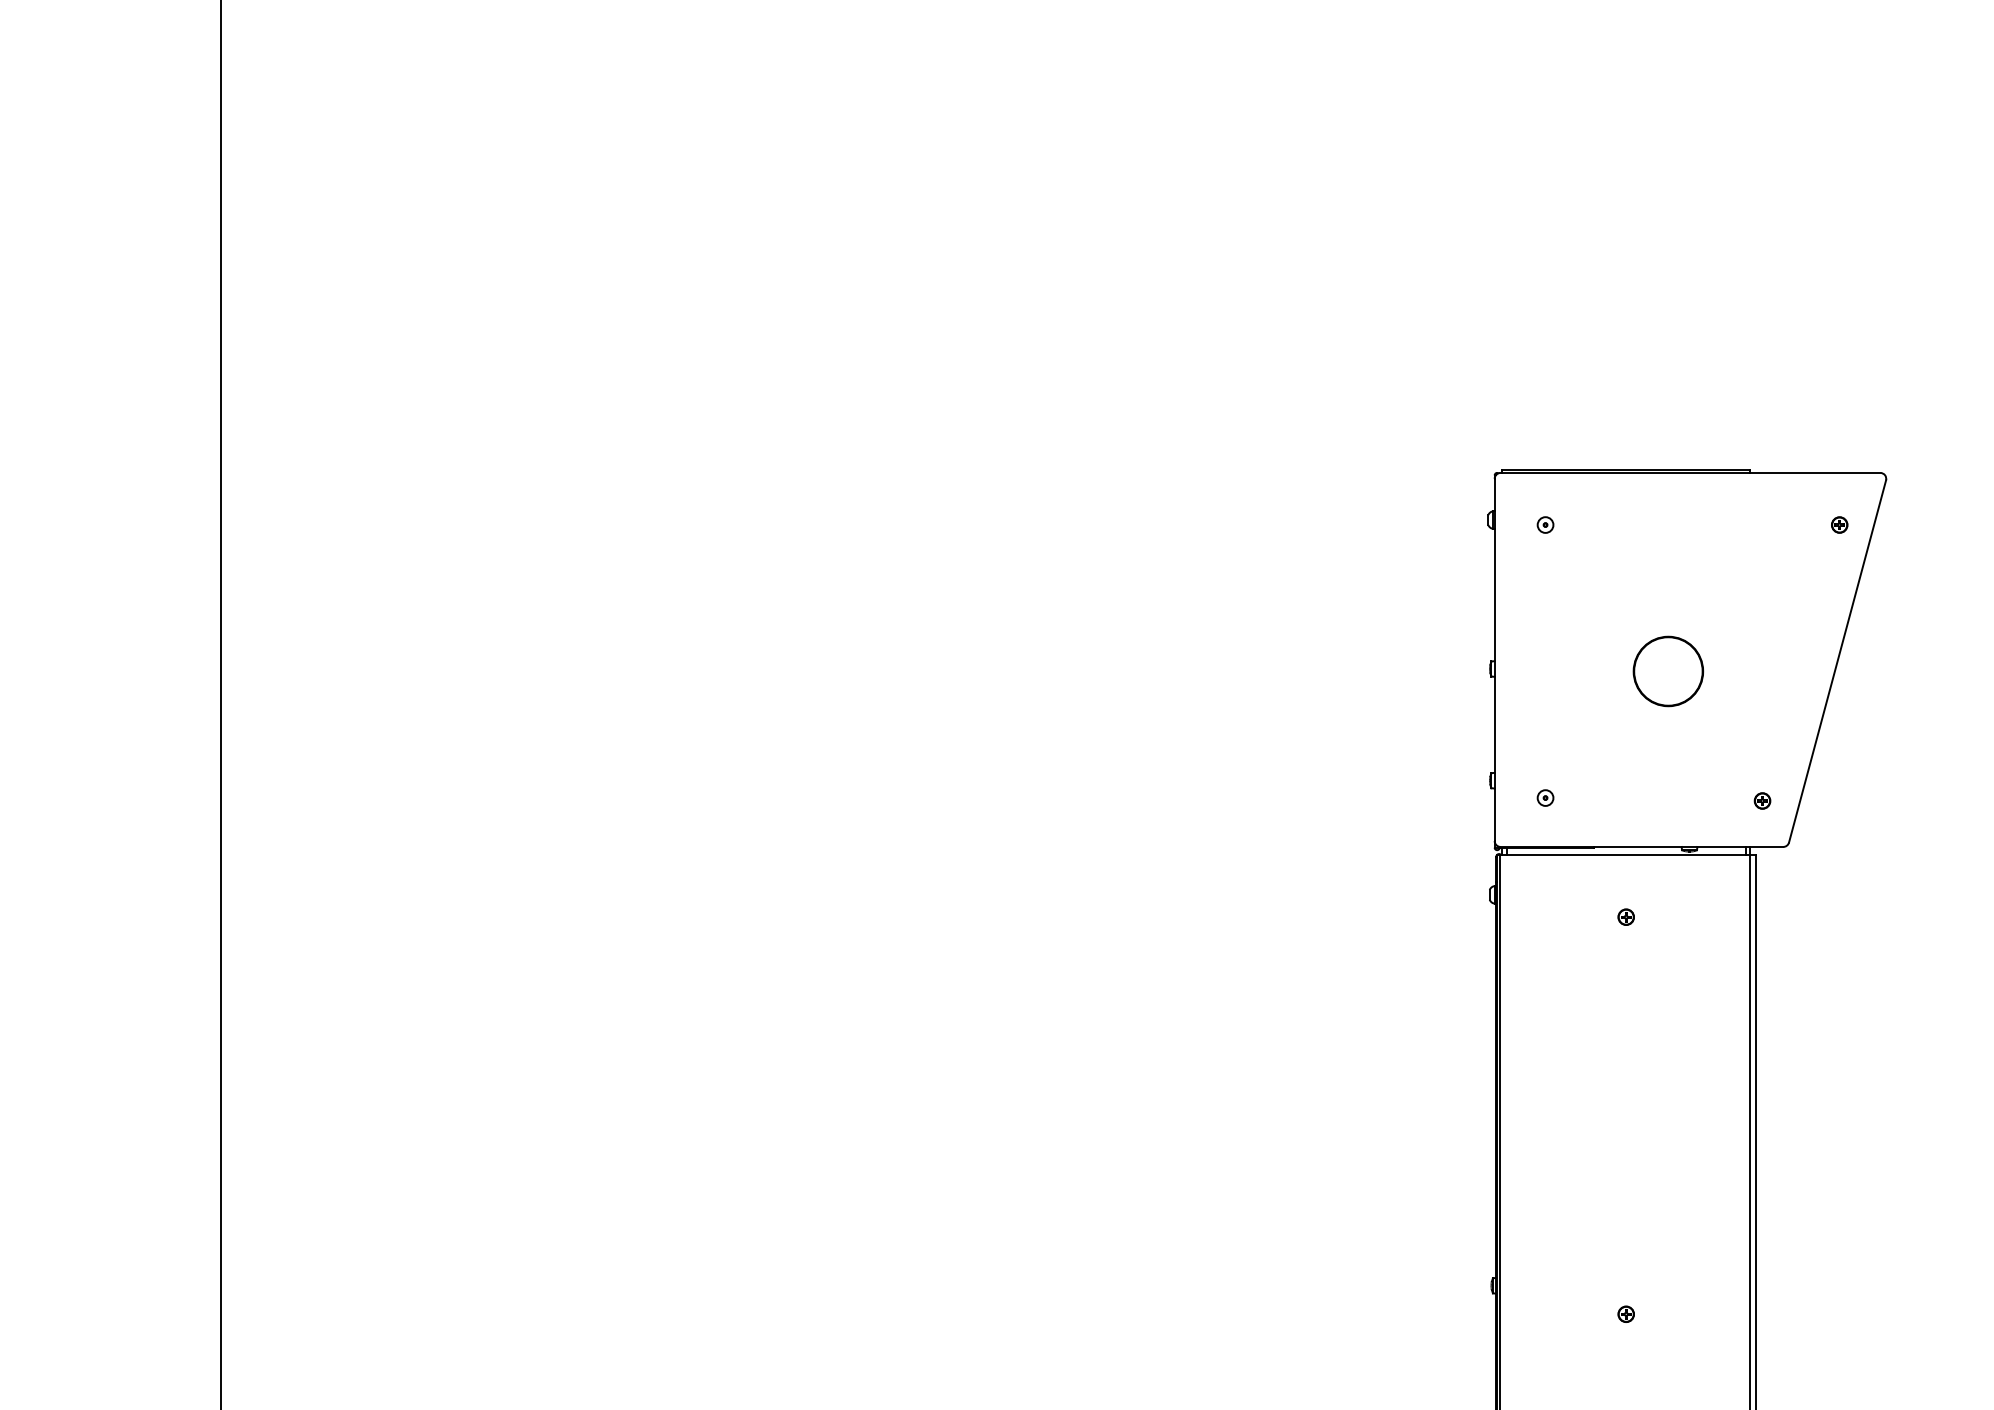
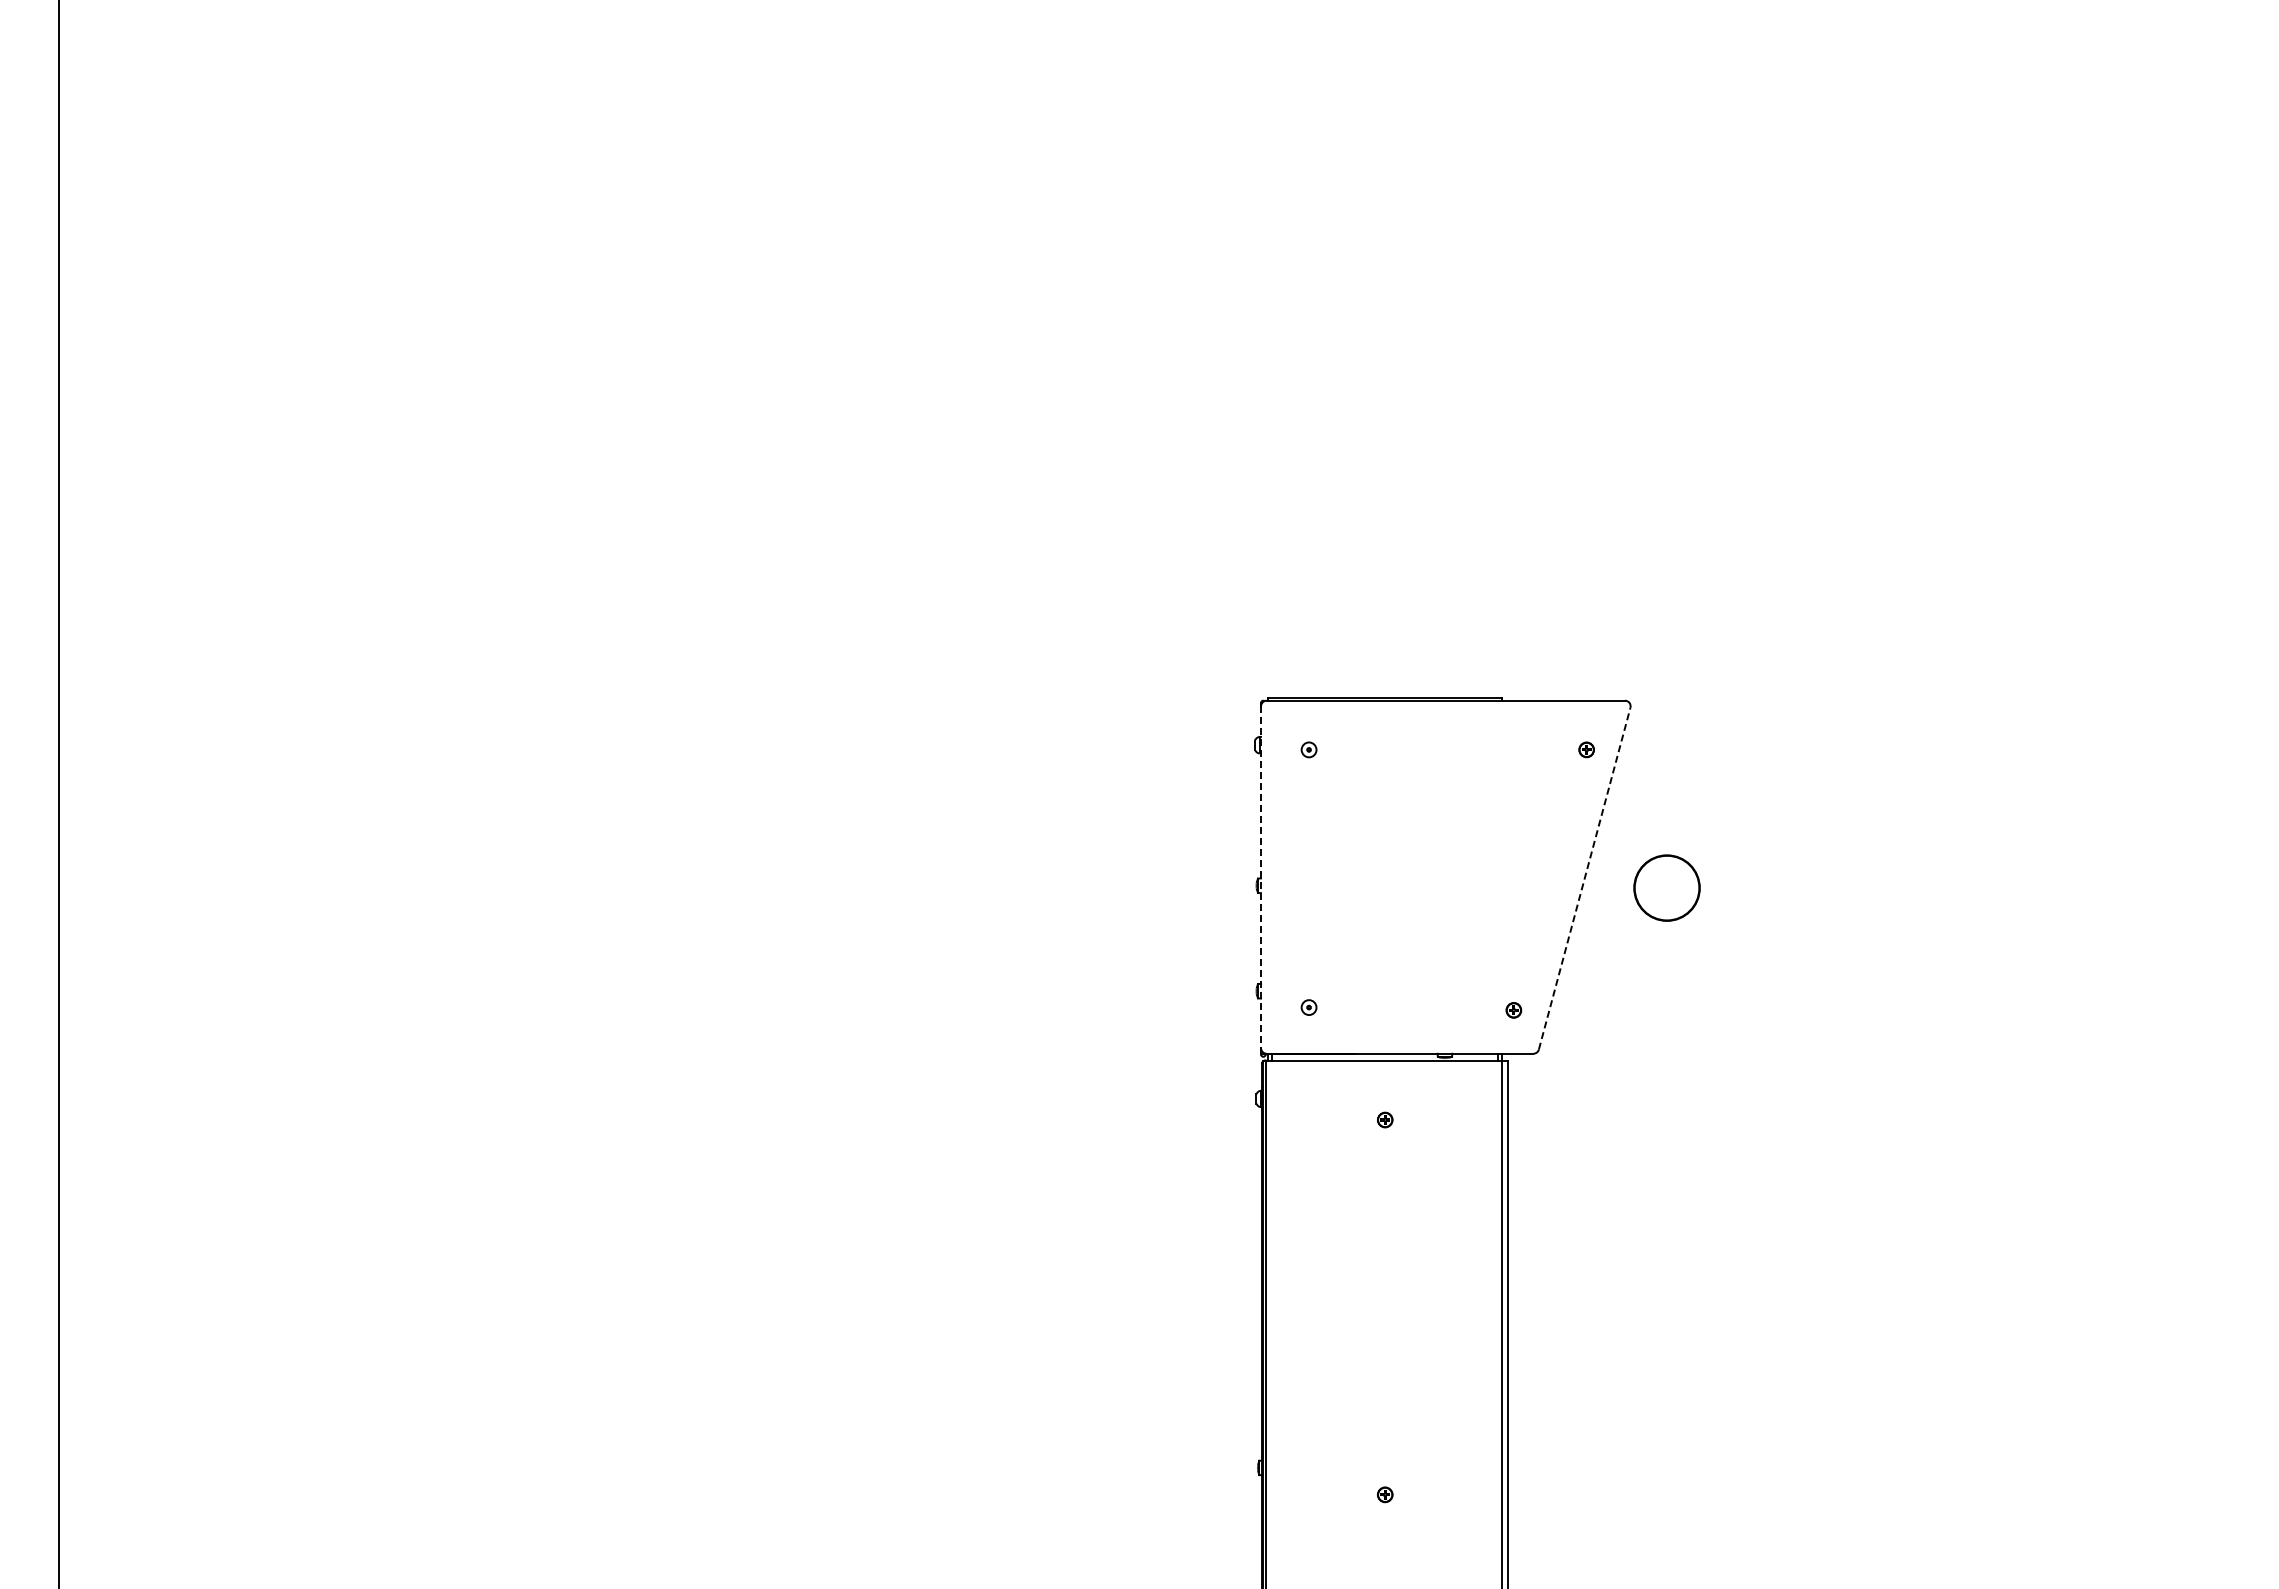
line: (1495, 660) -> (1261, 877), solid -> dashed
line: (1837, 661) -> (1584, 878), solid -> dashed
circle: (1667, 670) -> (1666, 887), moved

